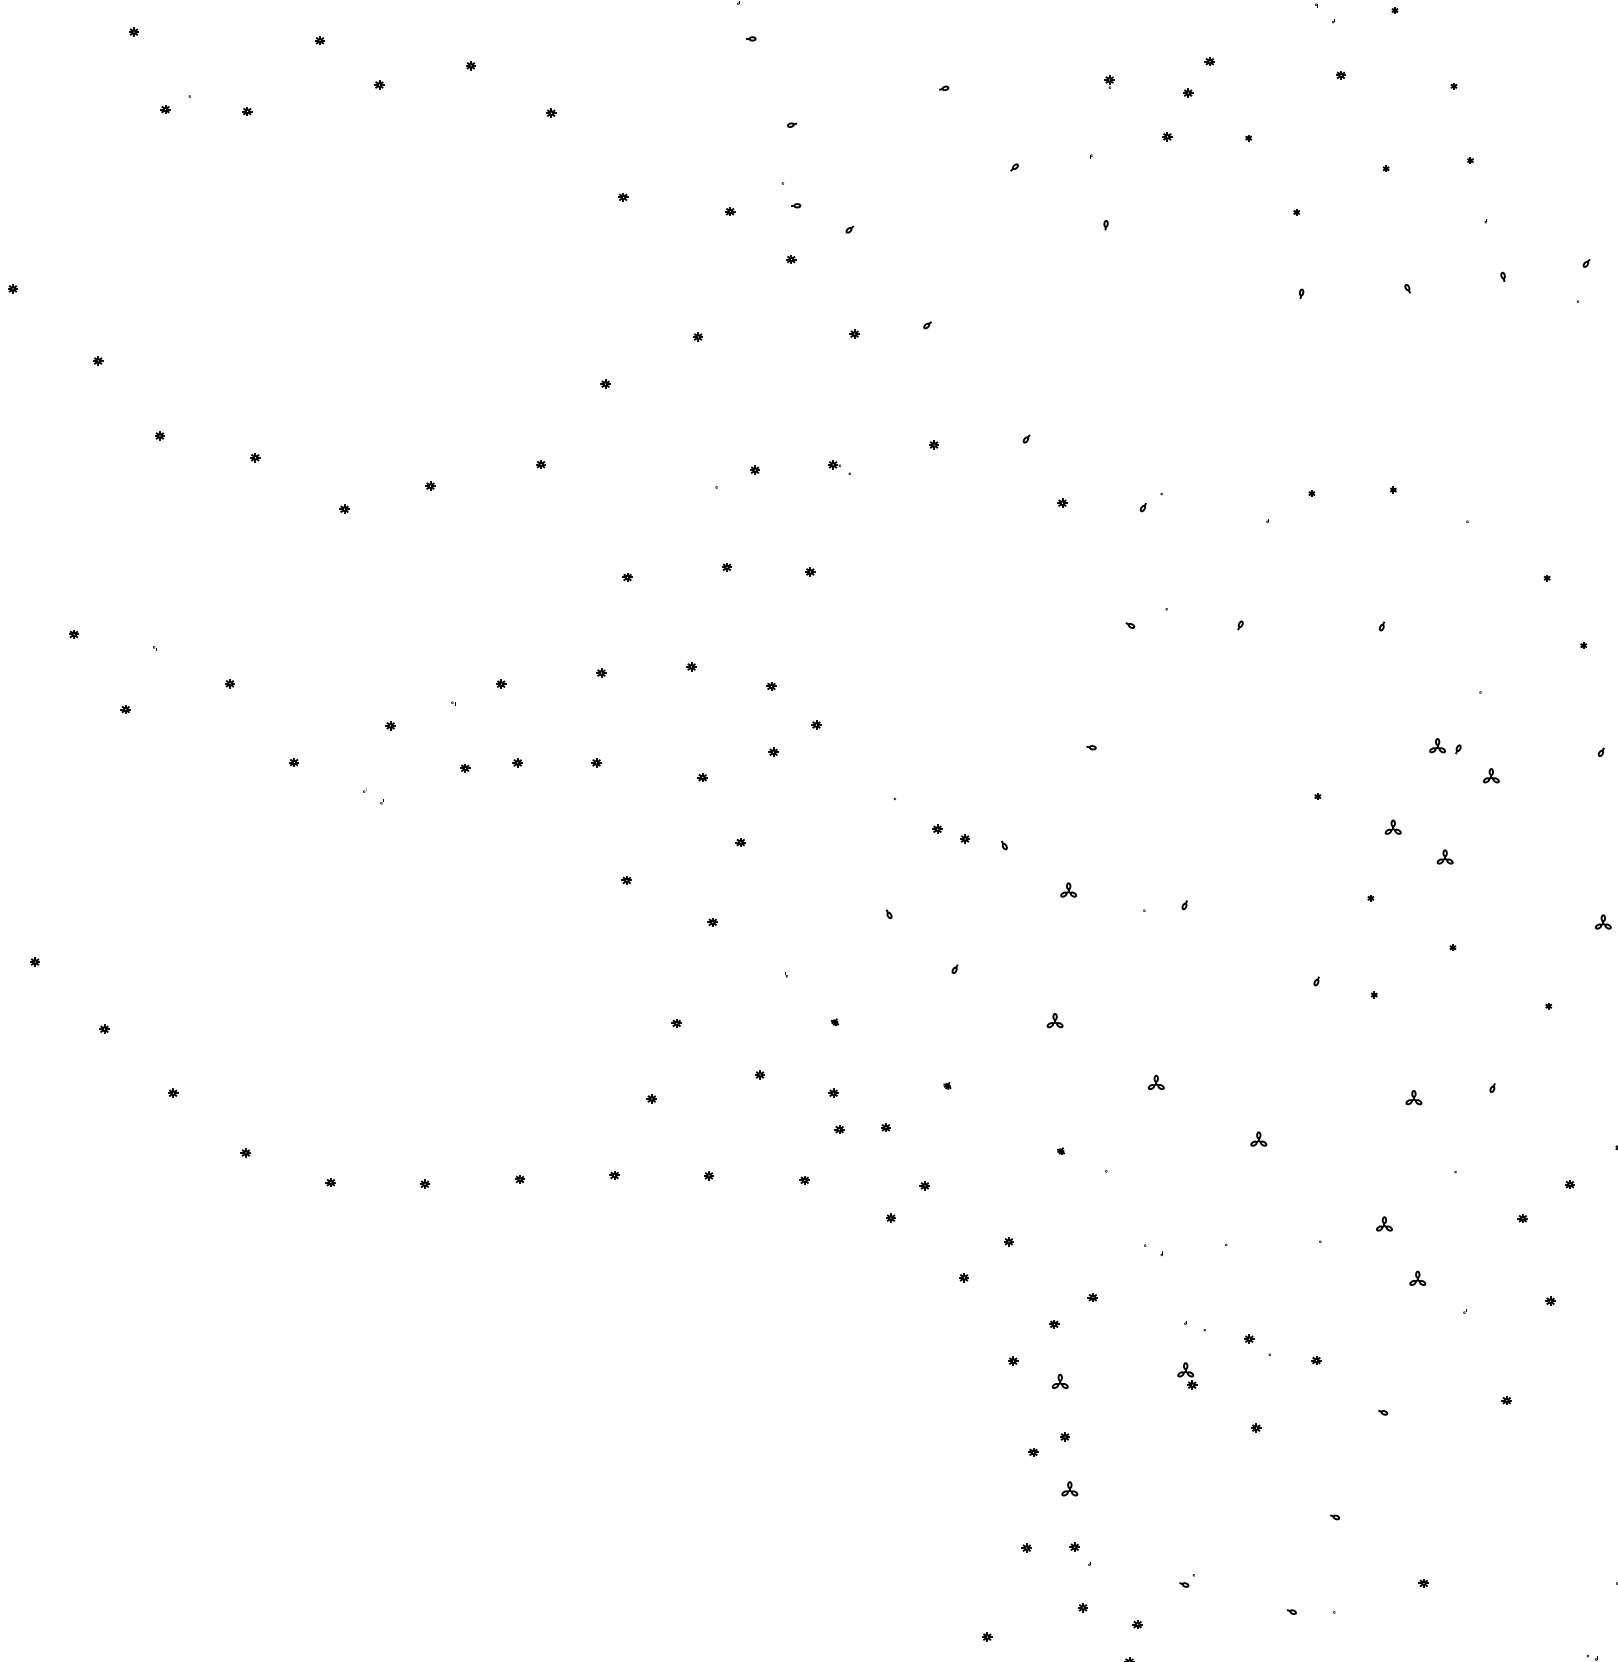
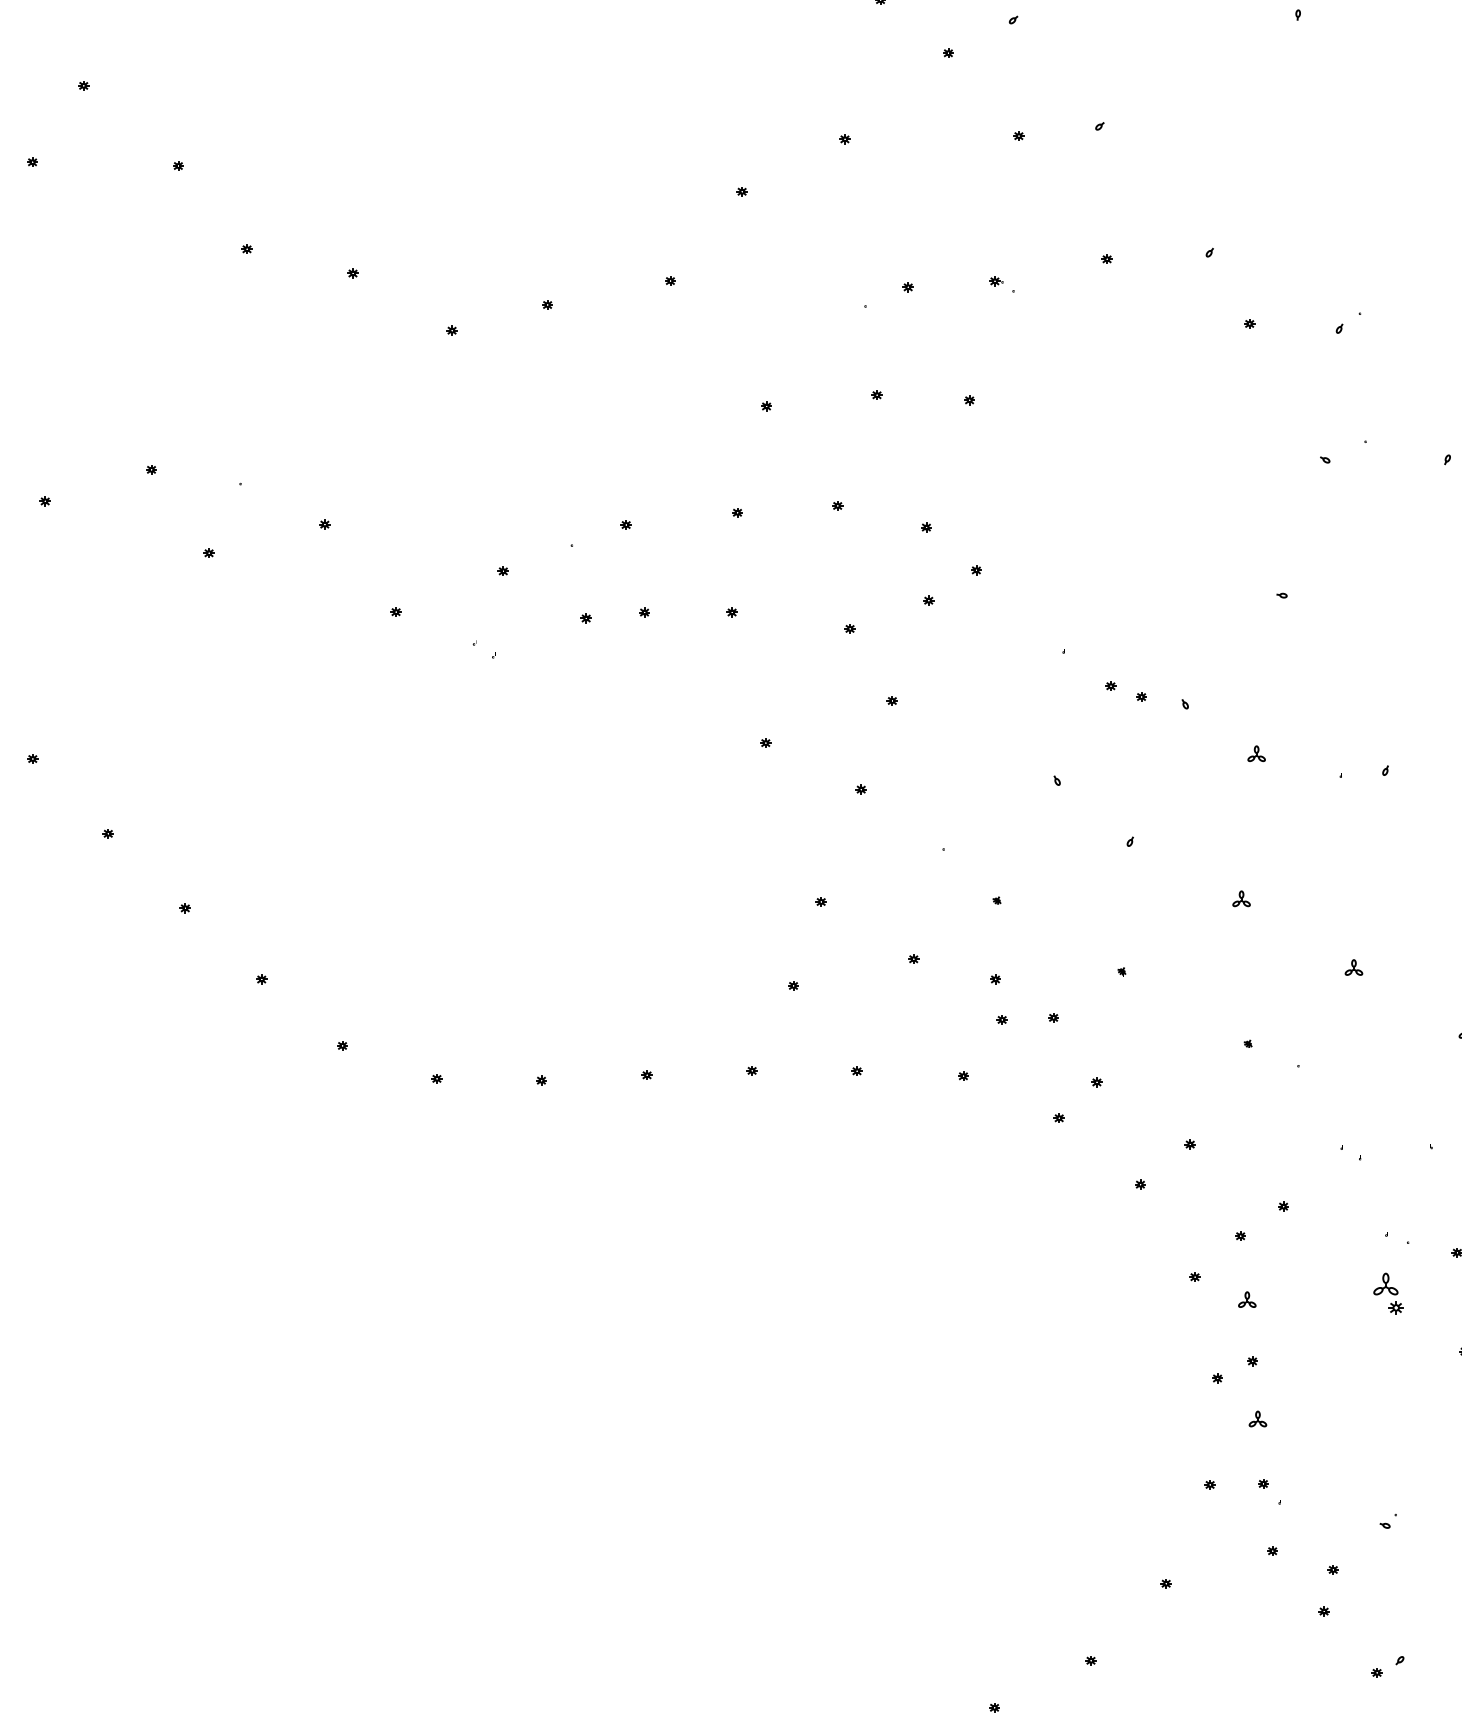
part: (1187, 1375) -> (1388, 1293), size x1.4

